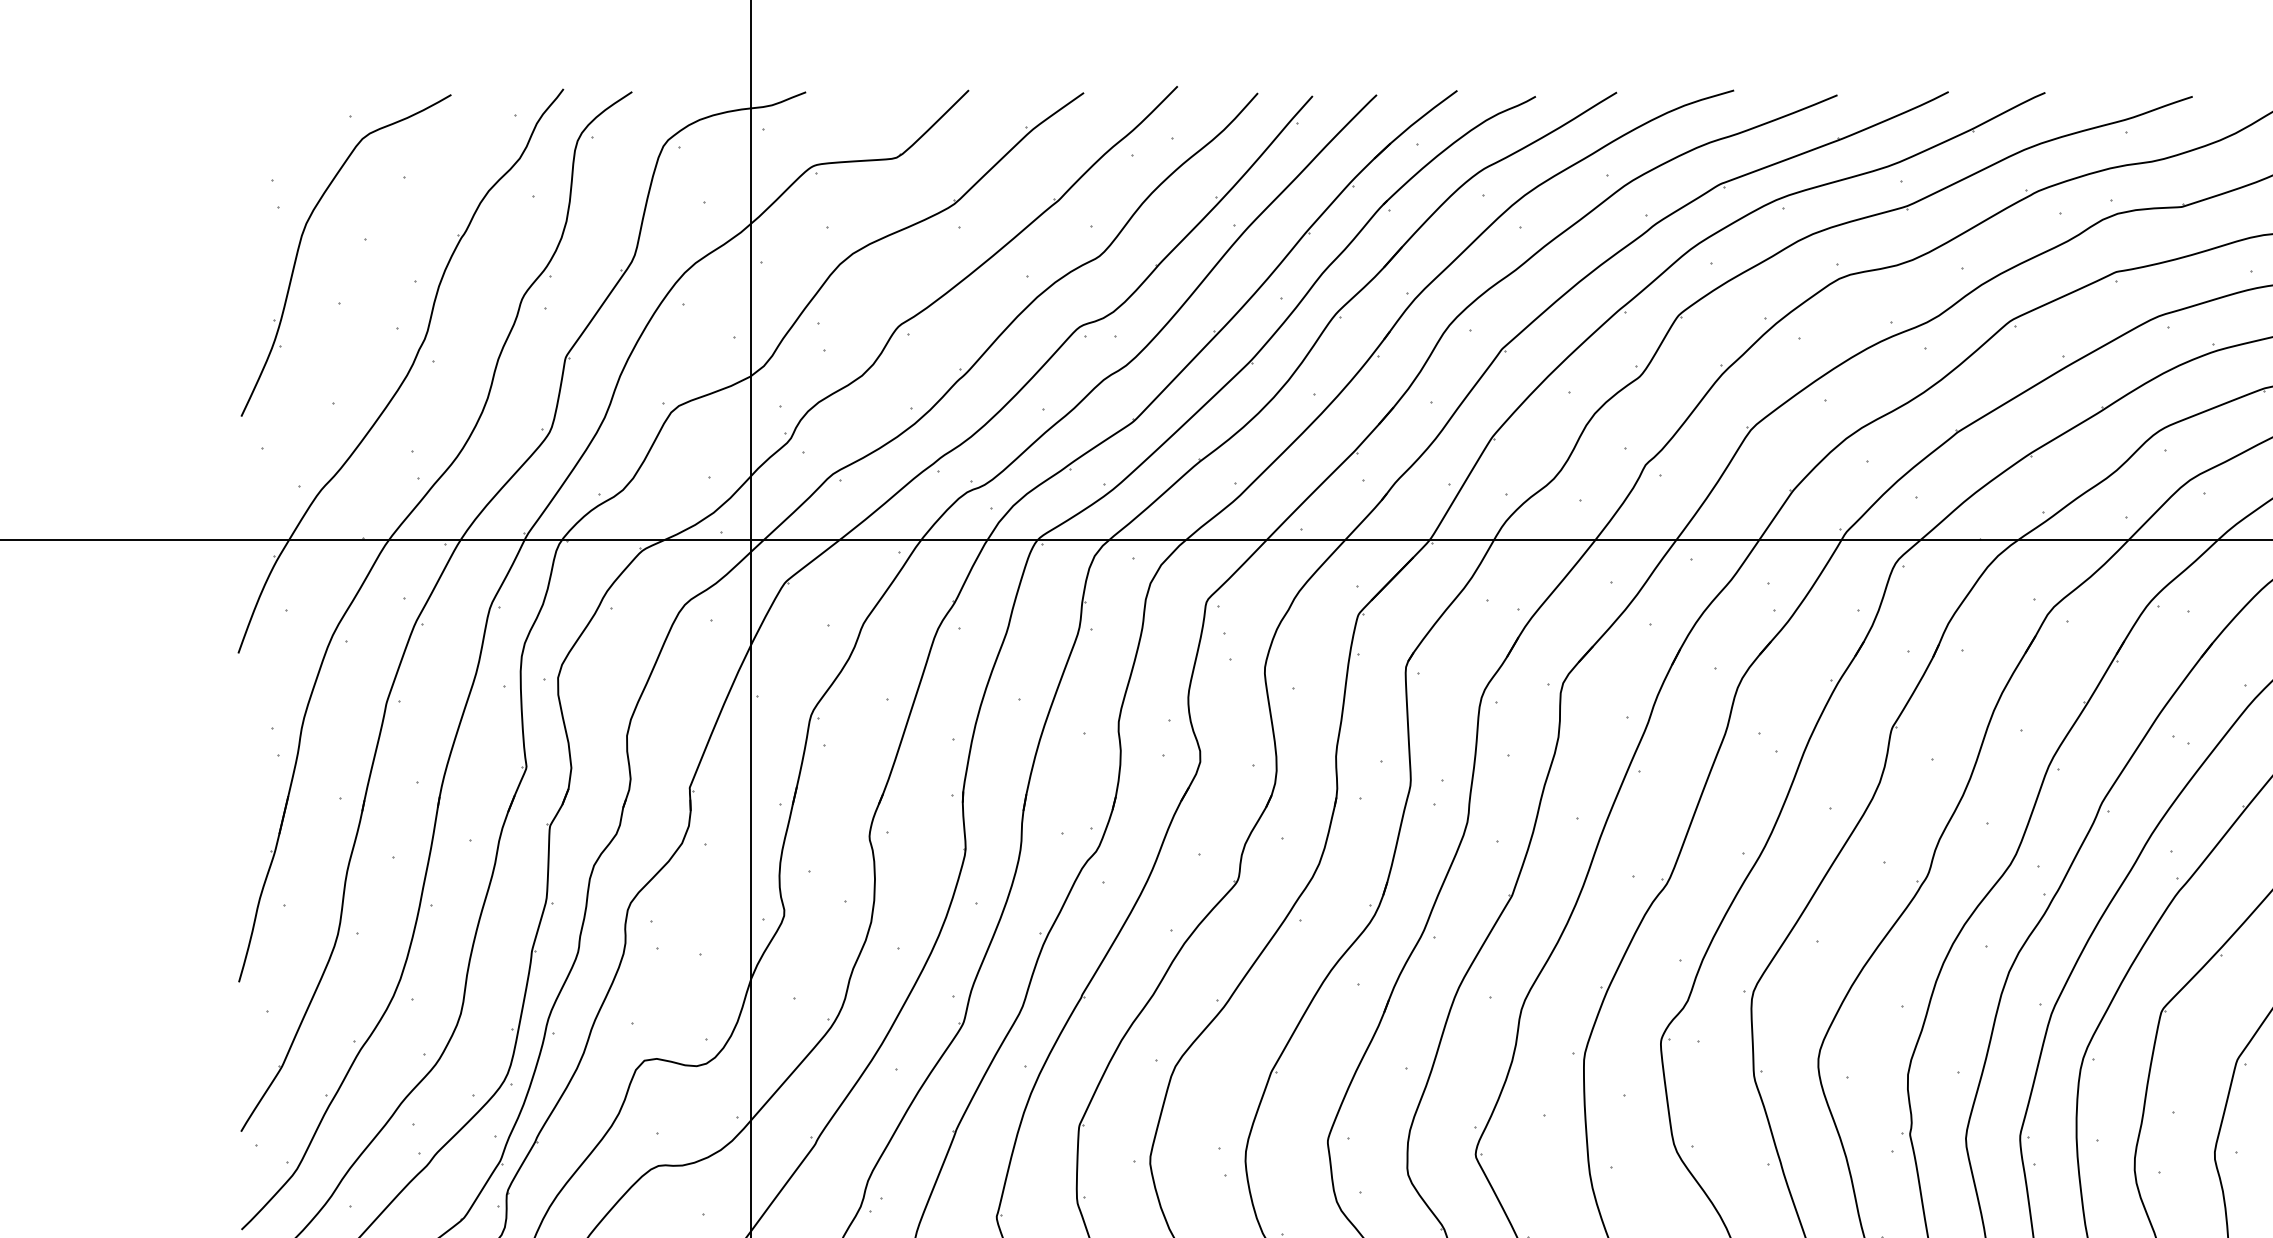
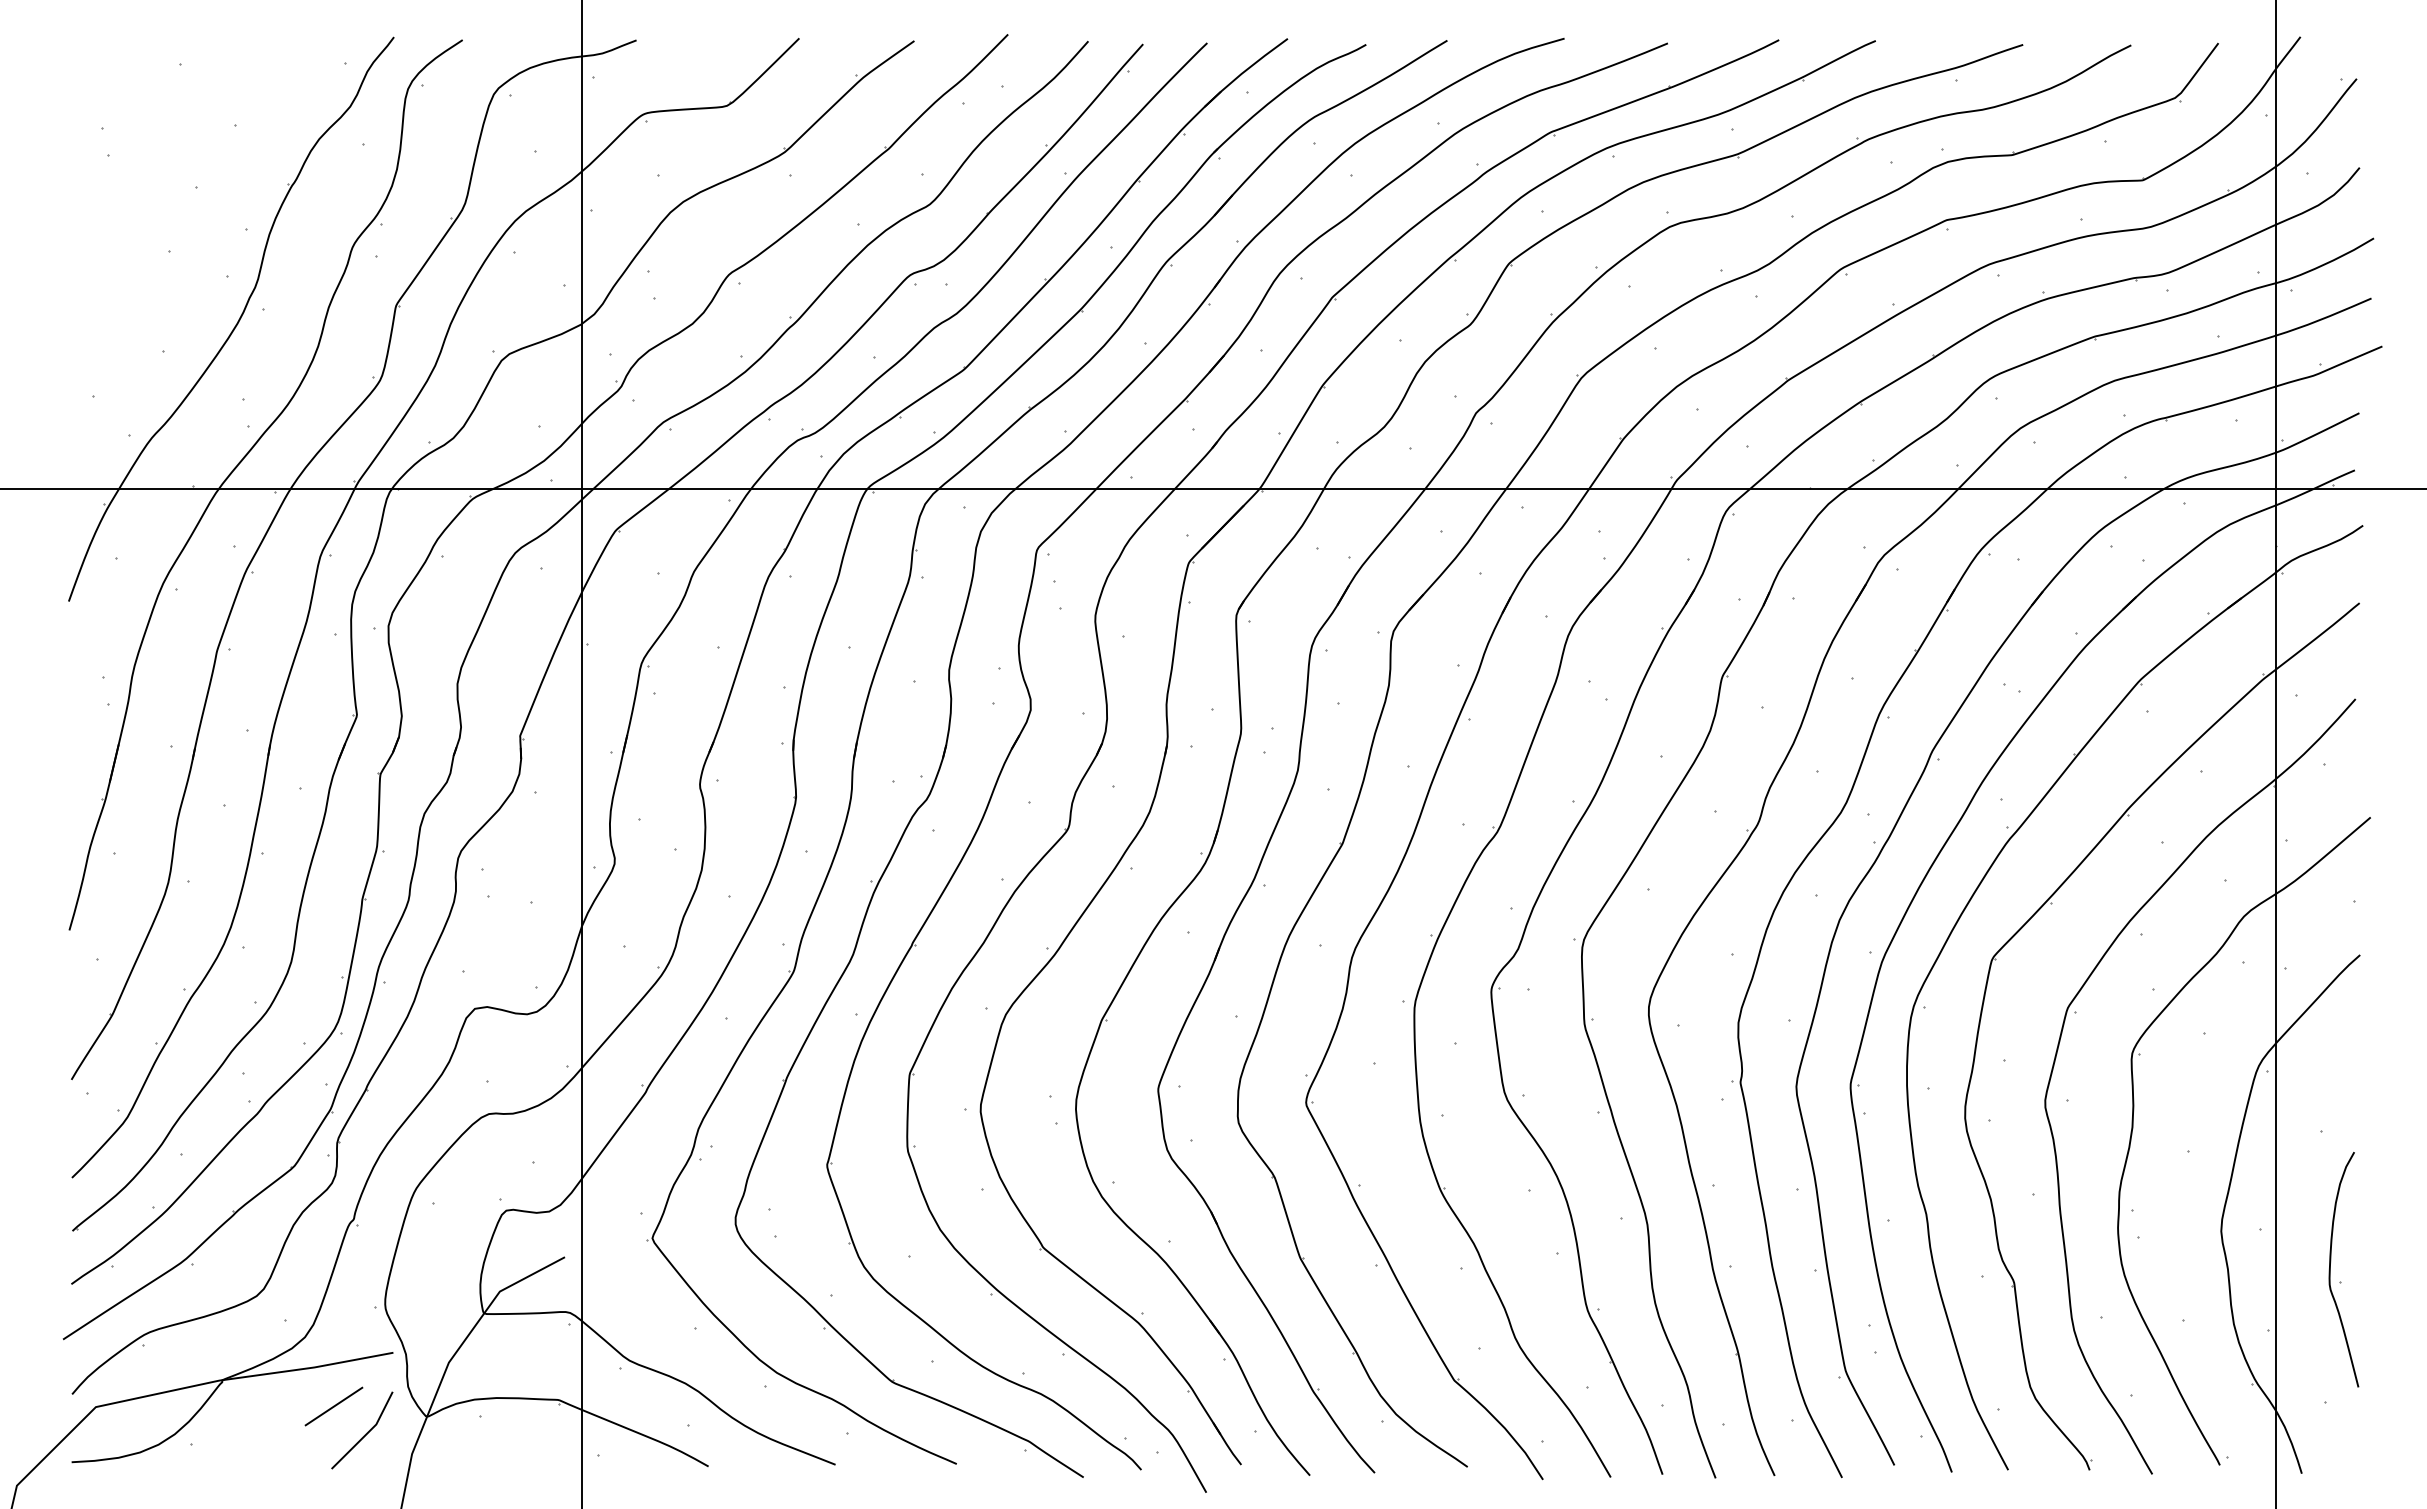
part: (301, 243) -> (131, 191), removed

